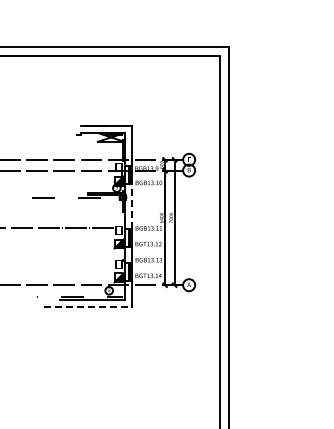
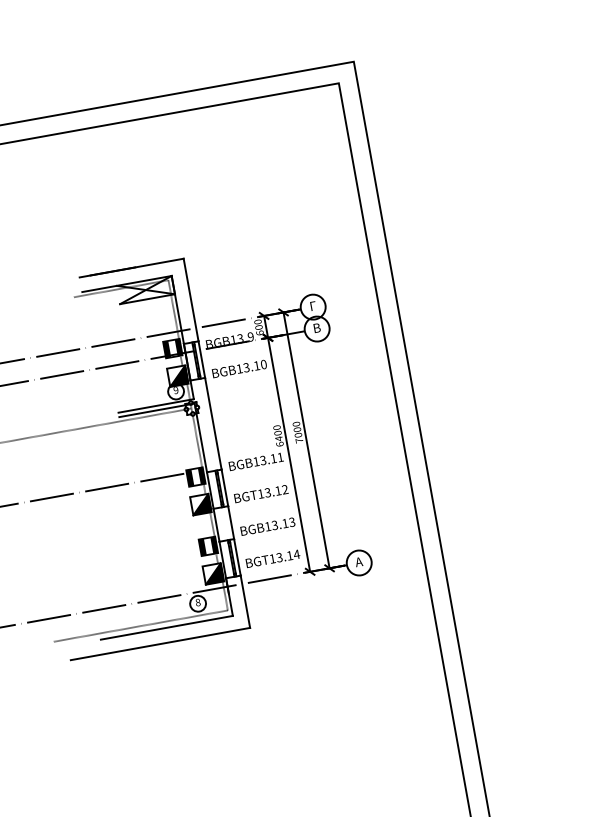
line: (131, 206) -> (212, 423), dashed -> solid
line: (87, 306) -> (159, 643), dashed -> solid

